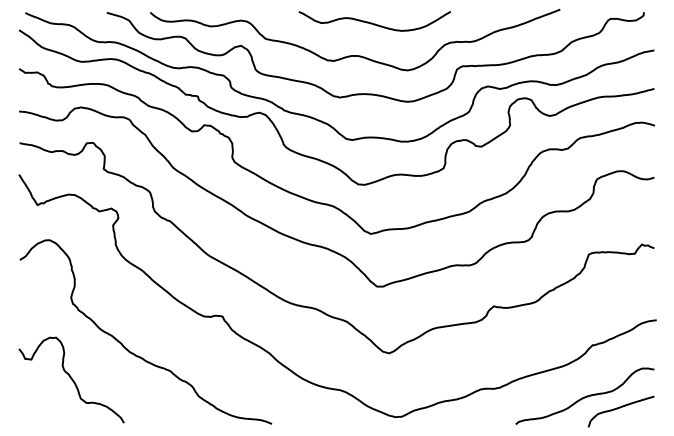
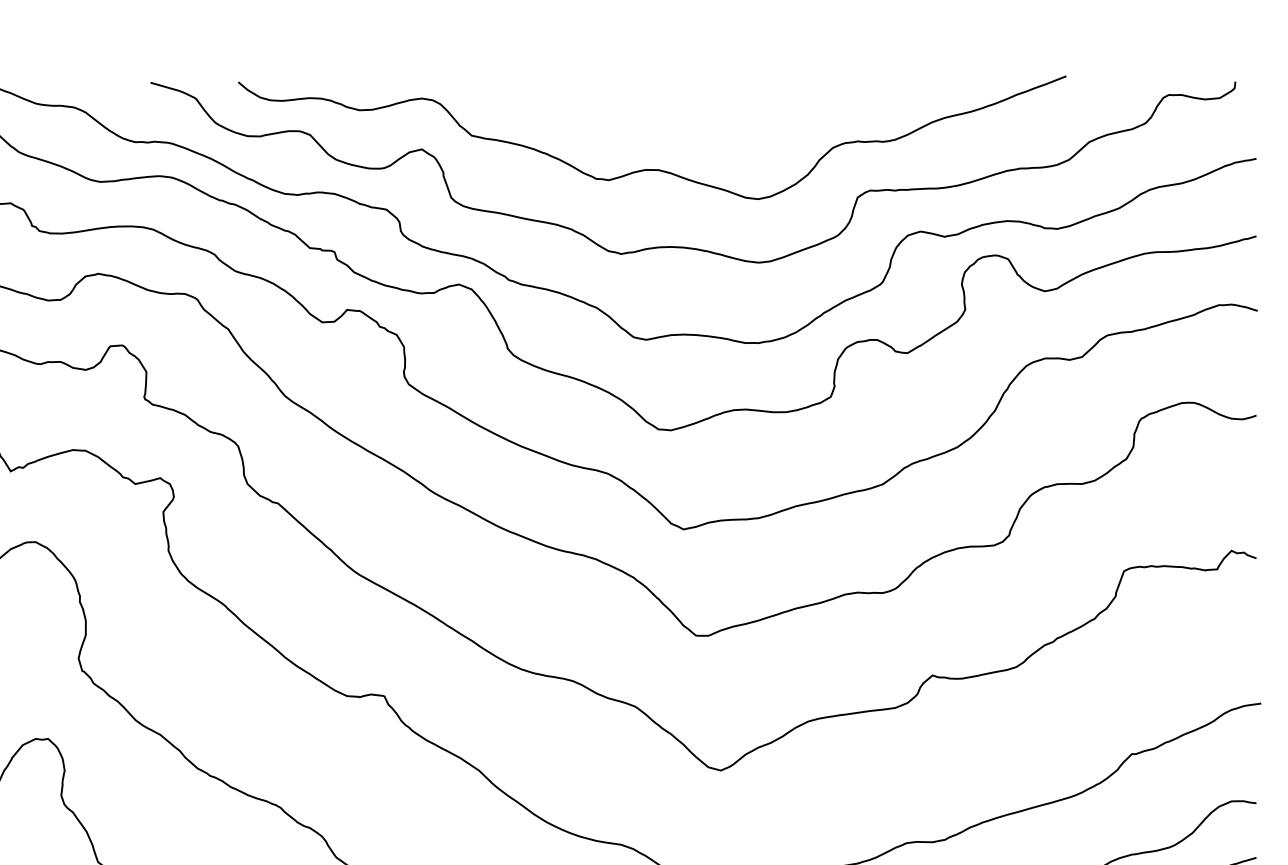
curve: (374, 23) -> (691, 104), removed

